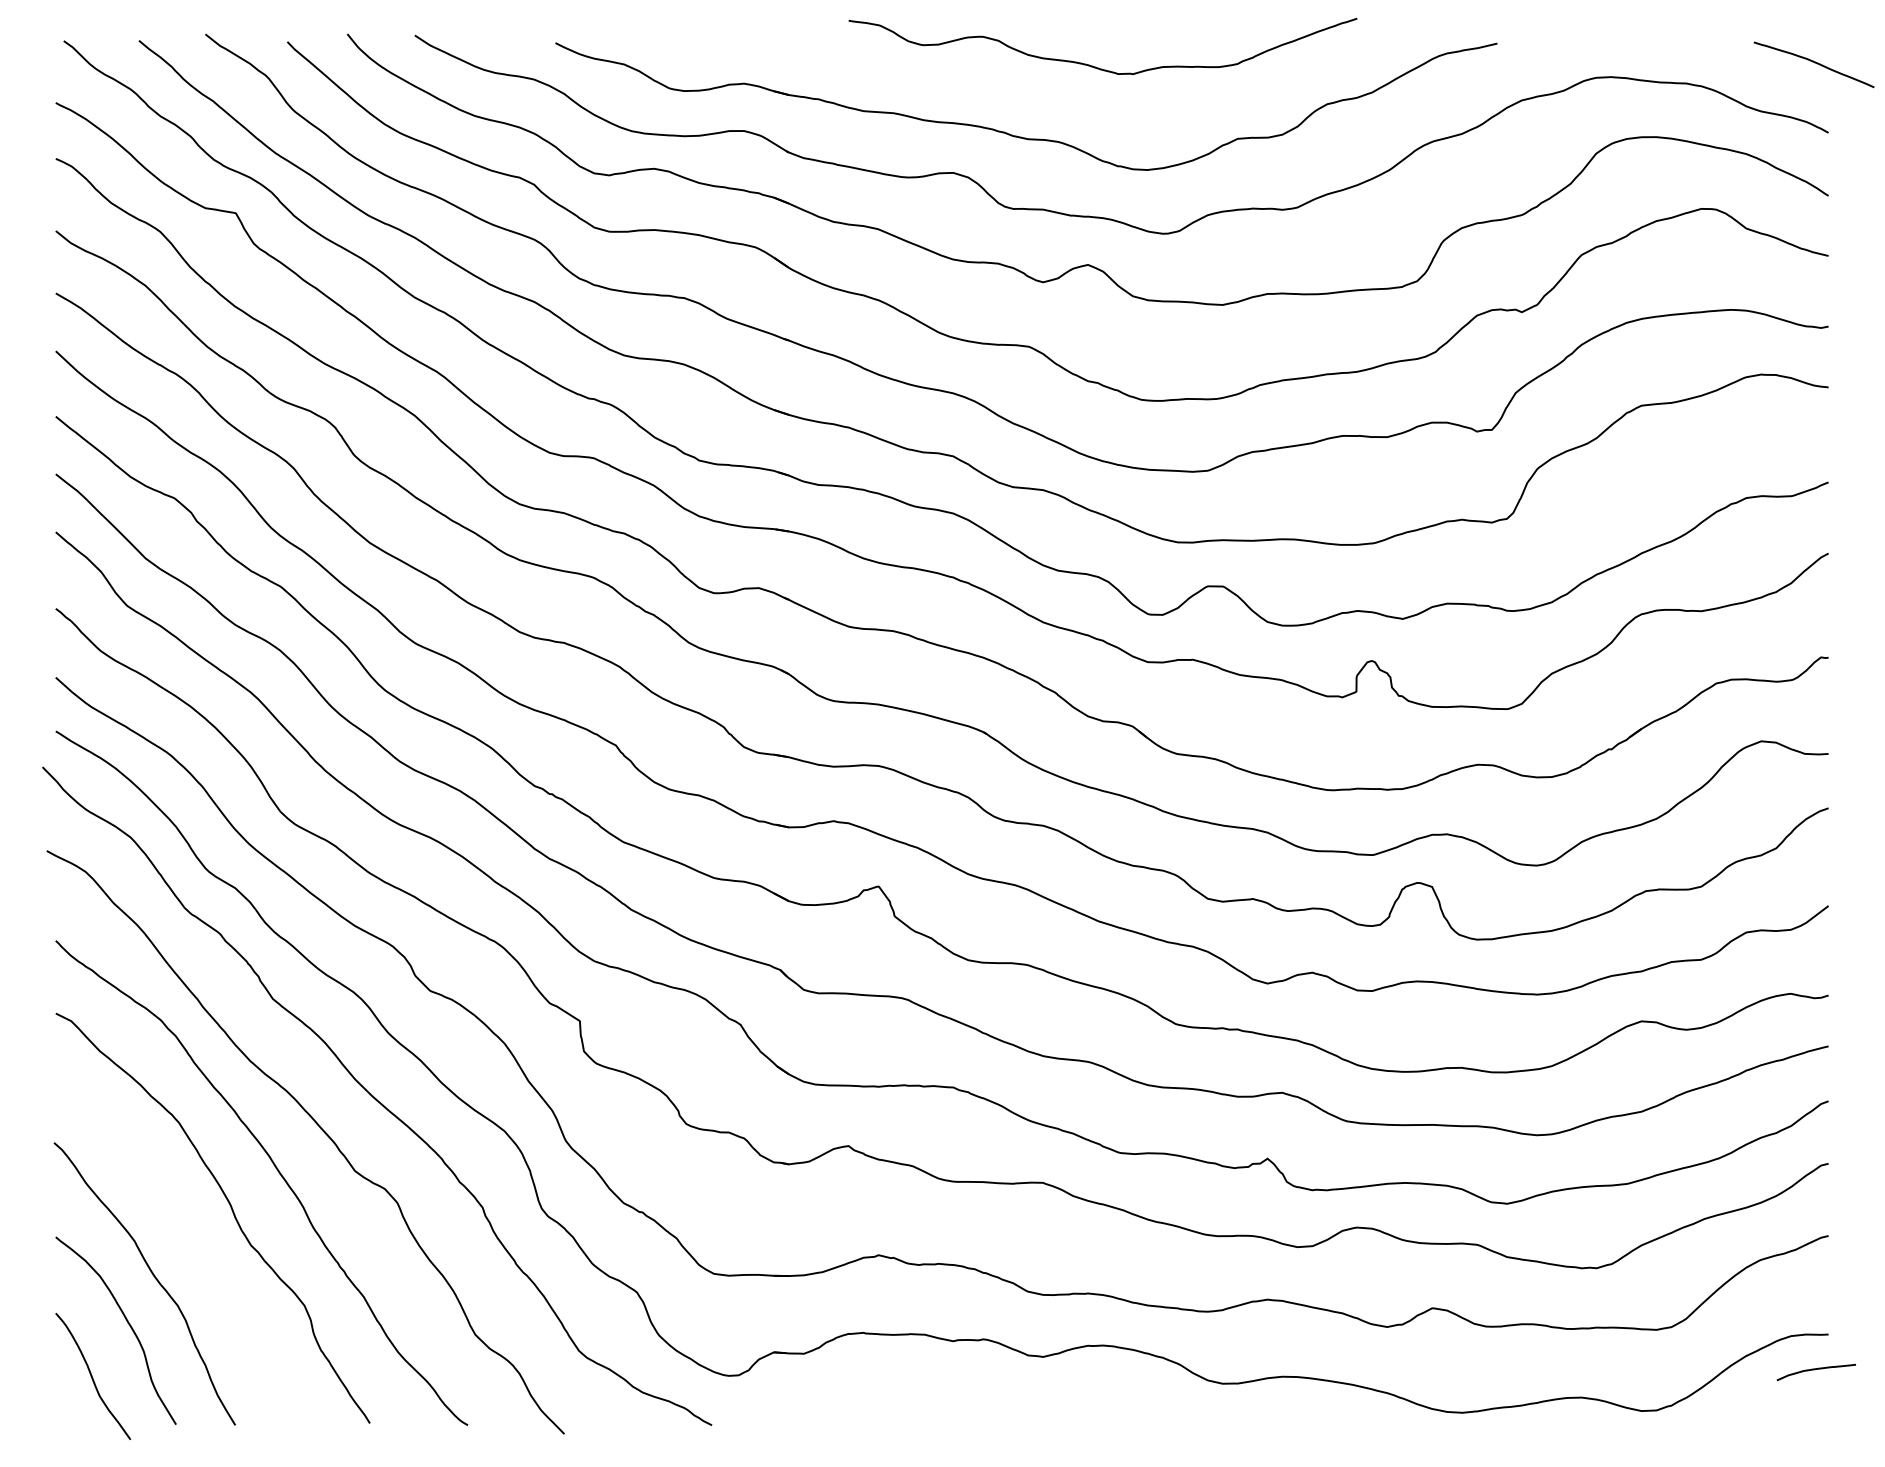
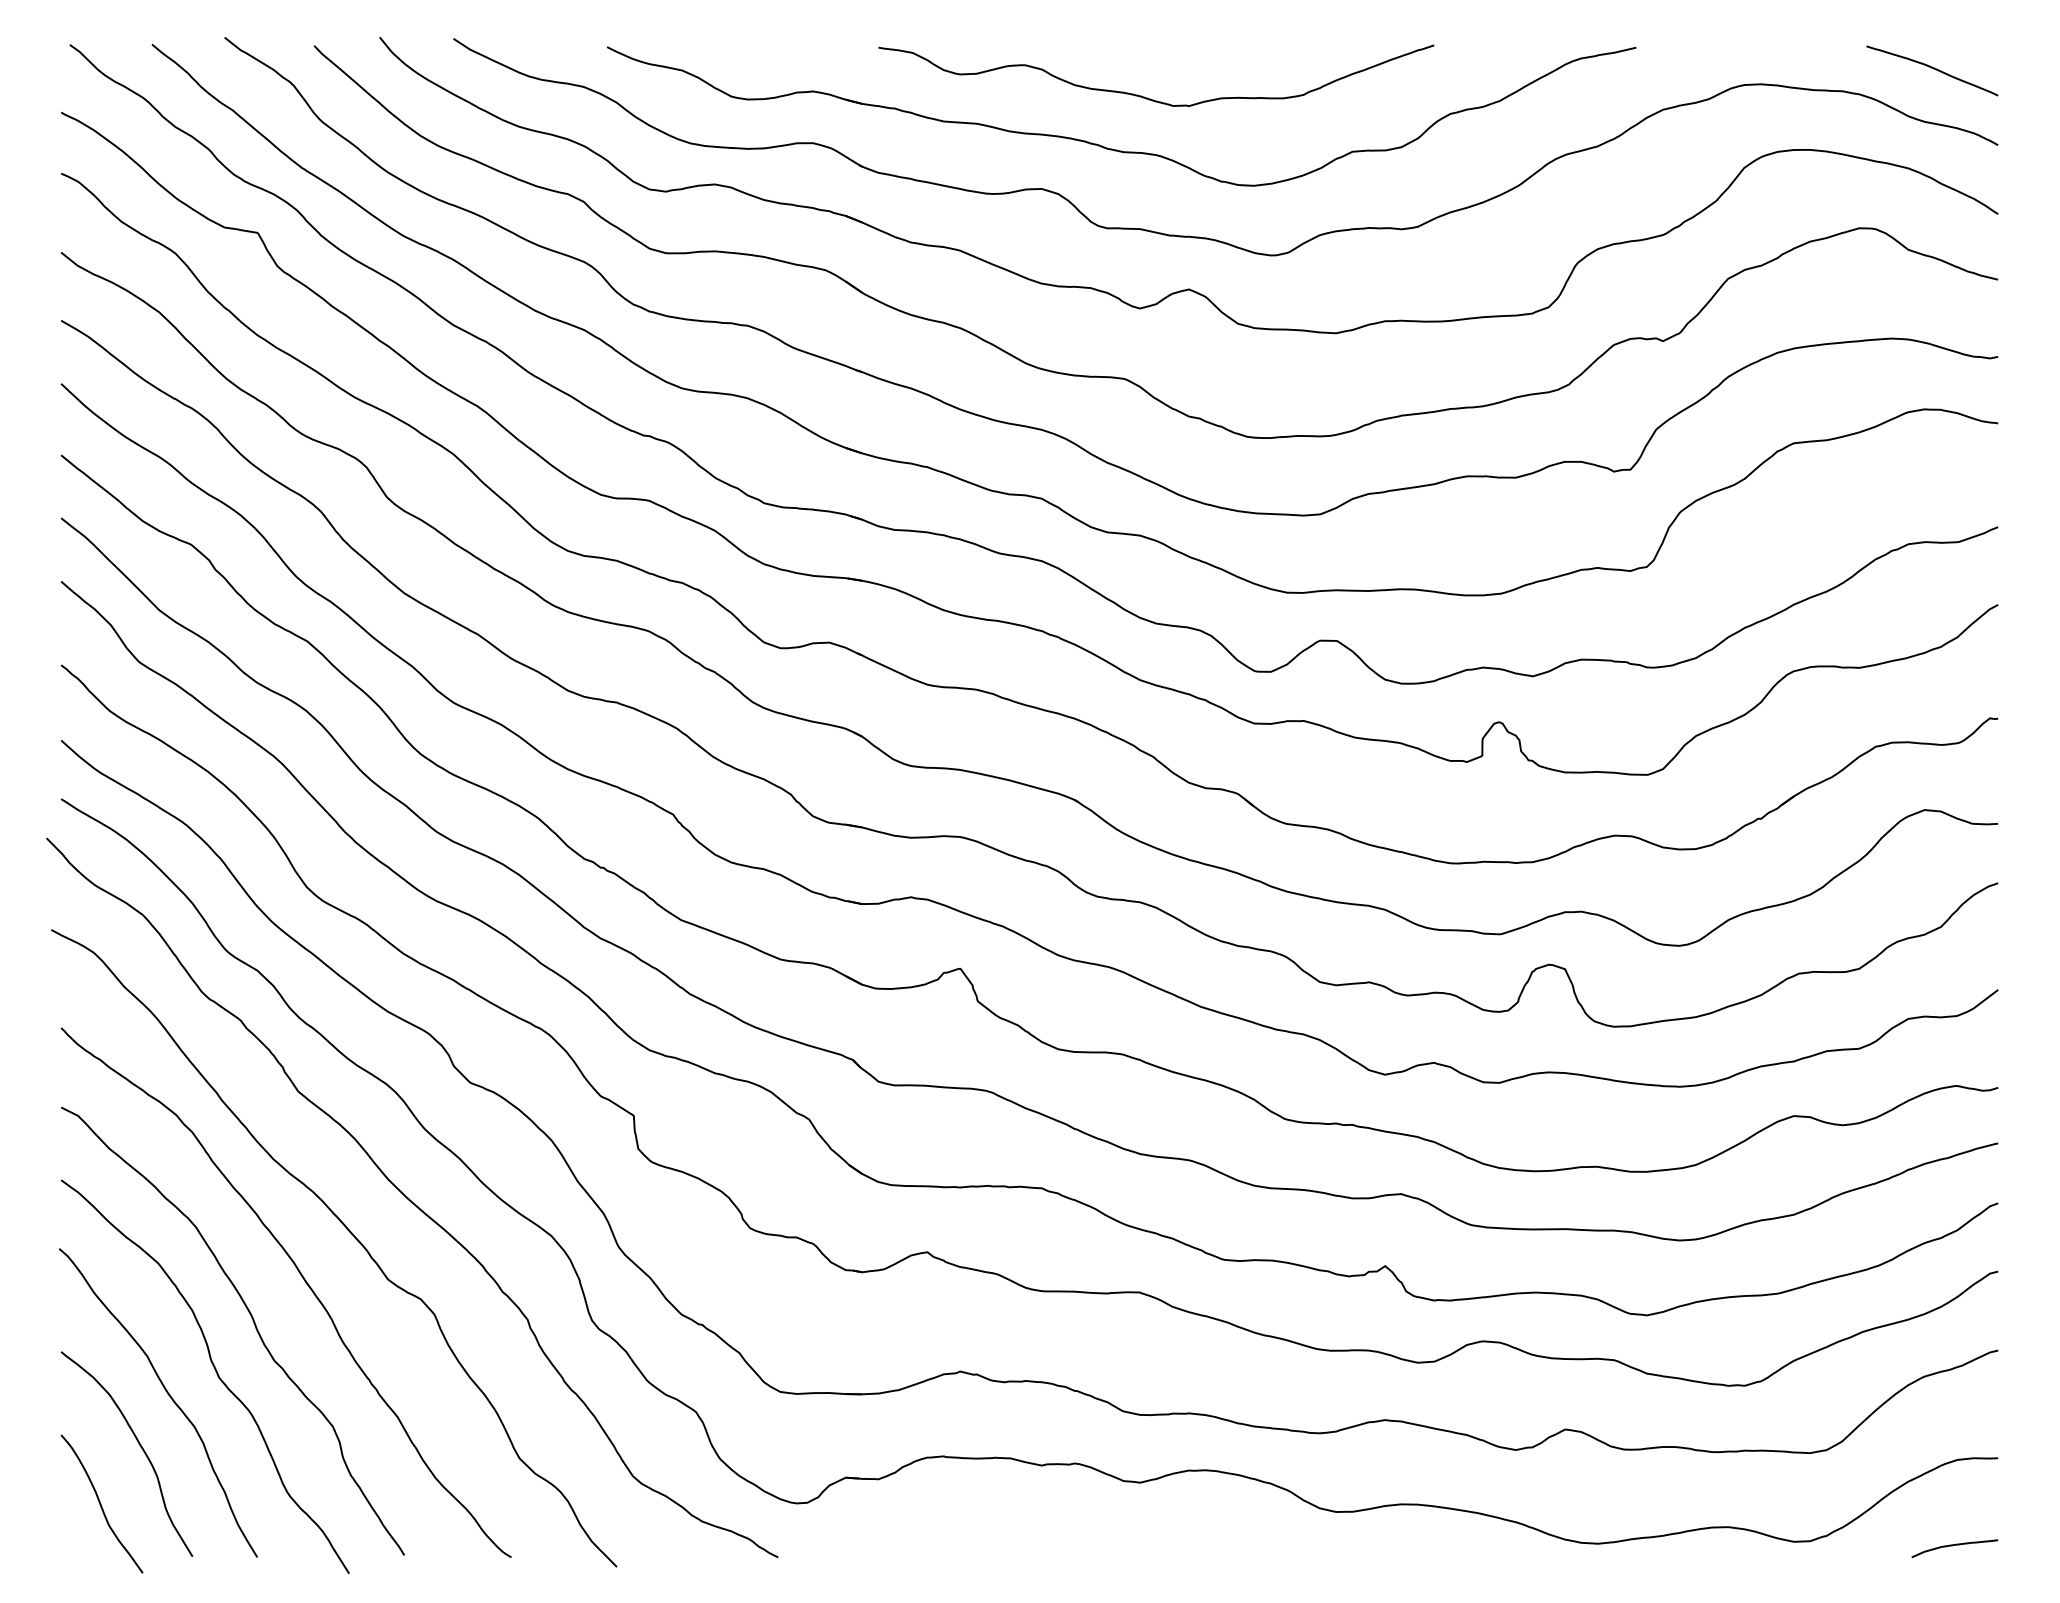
curve: (1815, 63) -> (1933, 69), moved
curve: (1094, 66) -> (1147, 97), moved
curve: (197, 1256) -> (215, 1372), added
curve: (1814, 1370) -> (1952, 1546), moved

